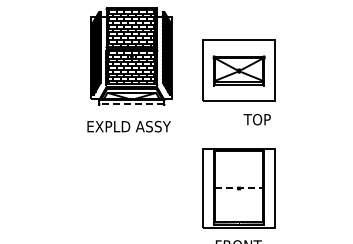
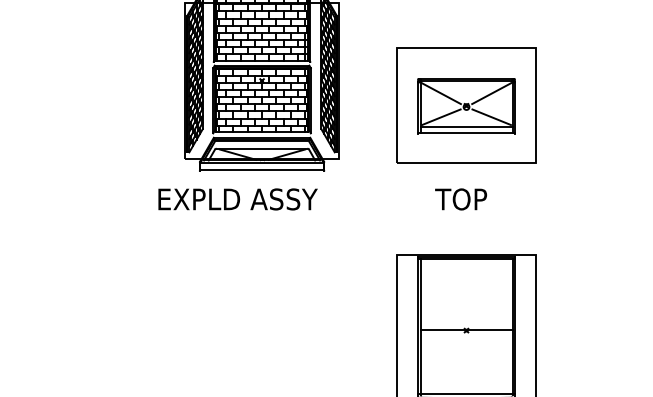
line: (131, 104) -> (261, 170), dashed -> solid
text: (256, 119) -> (459, 199), moved
text: (128, 126) -> (236, 199), moved
line: (239, 188) -> (467, 330), dashed -> solid

